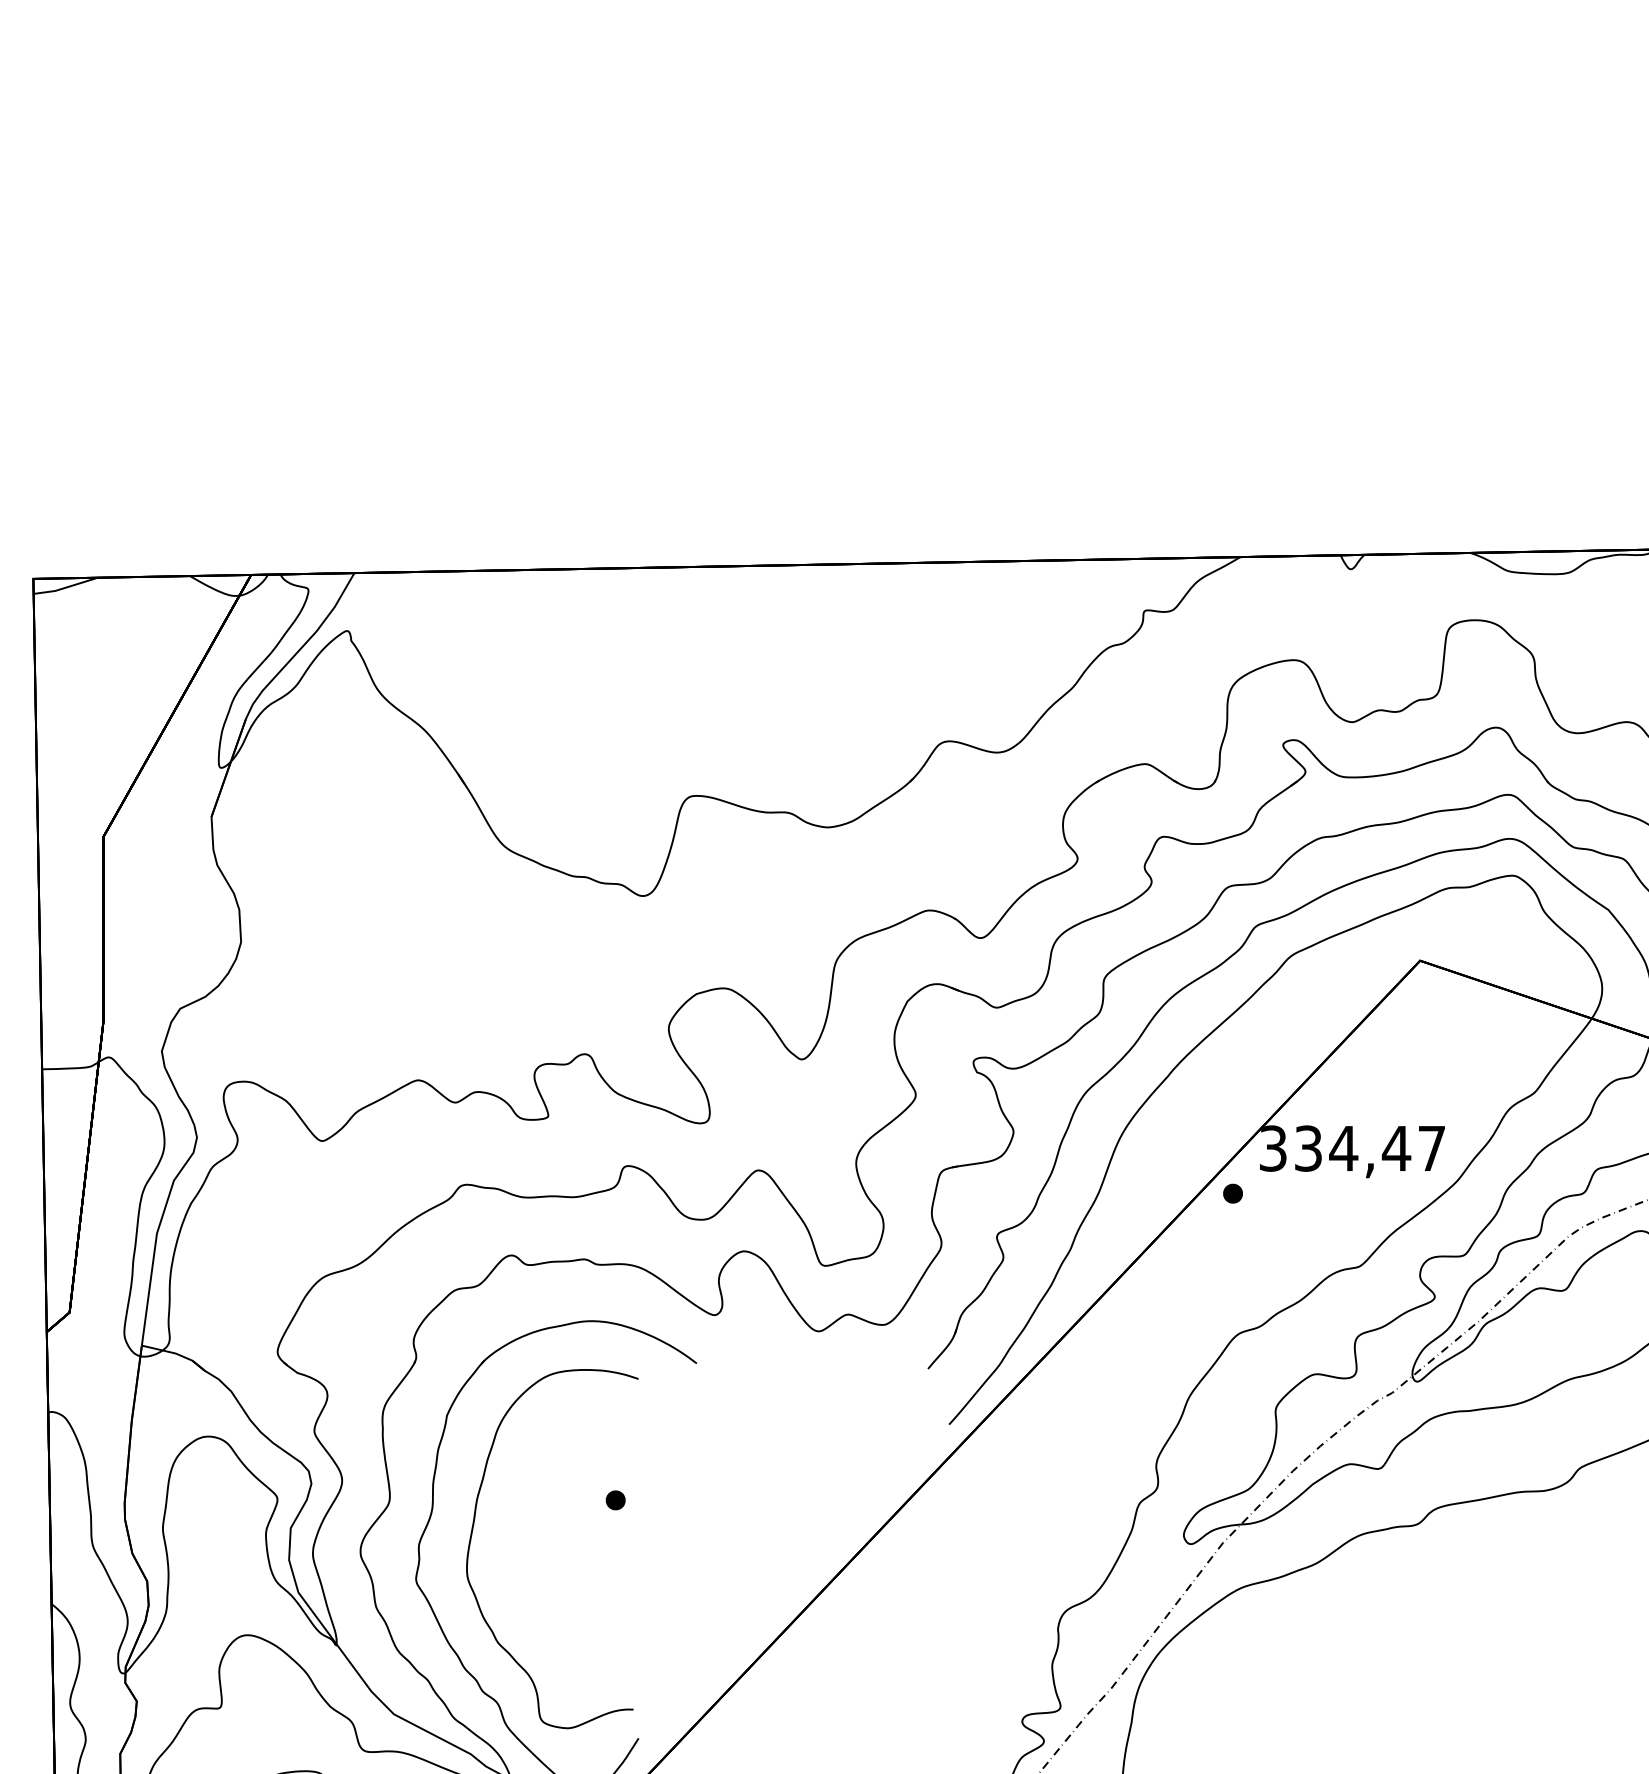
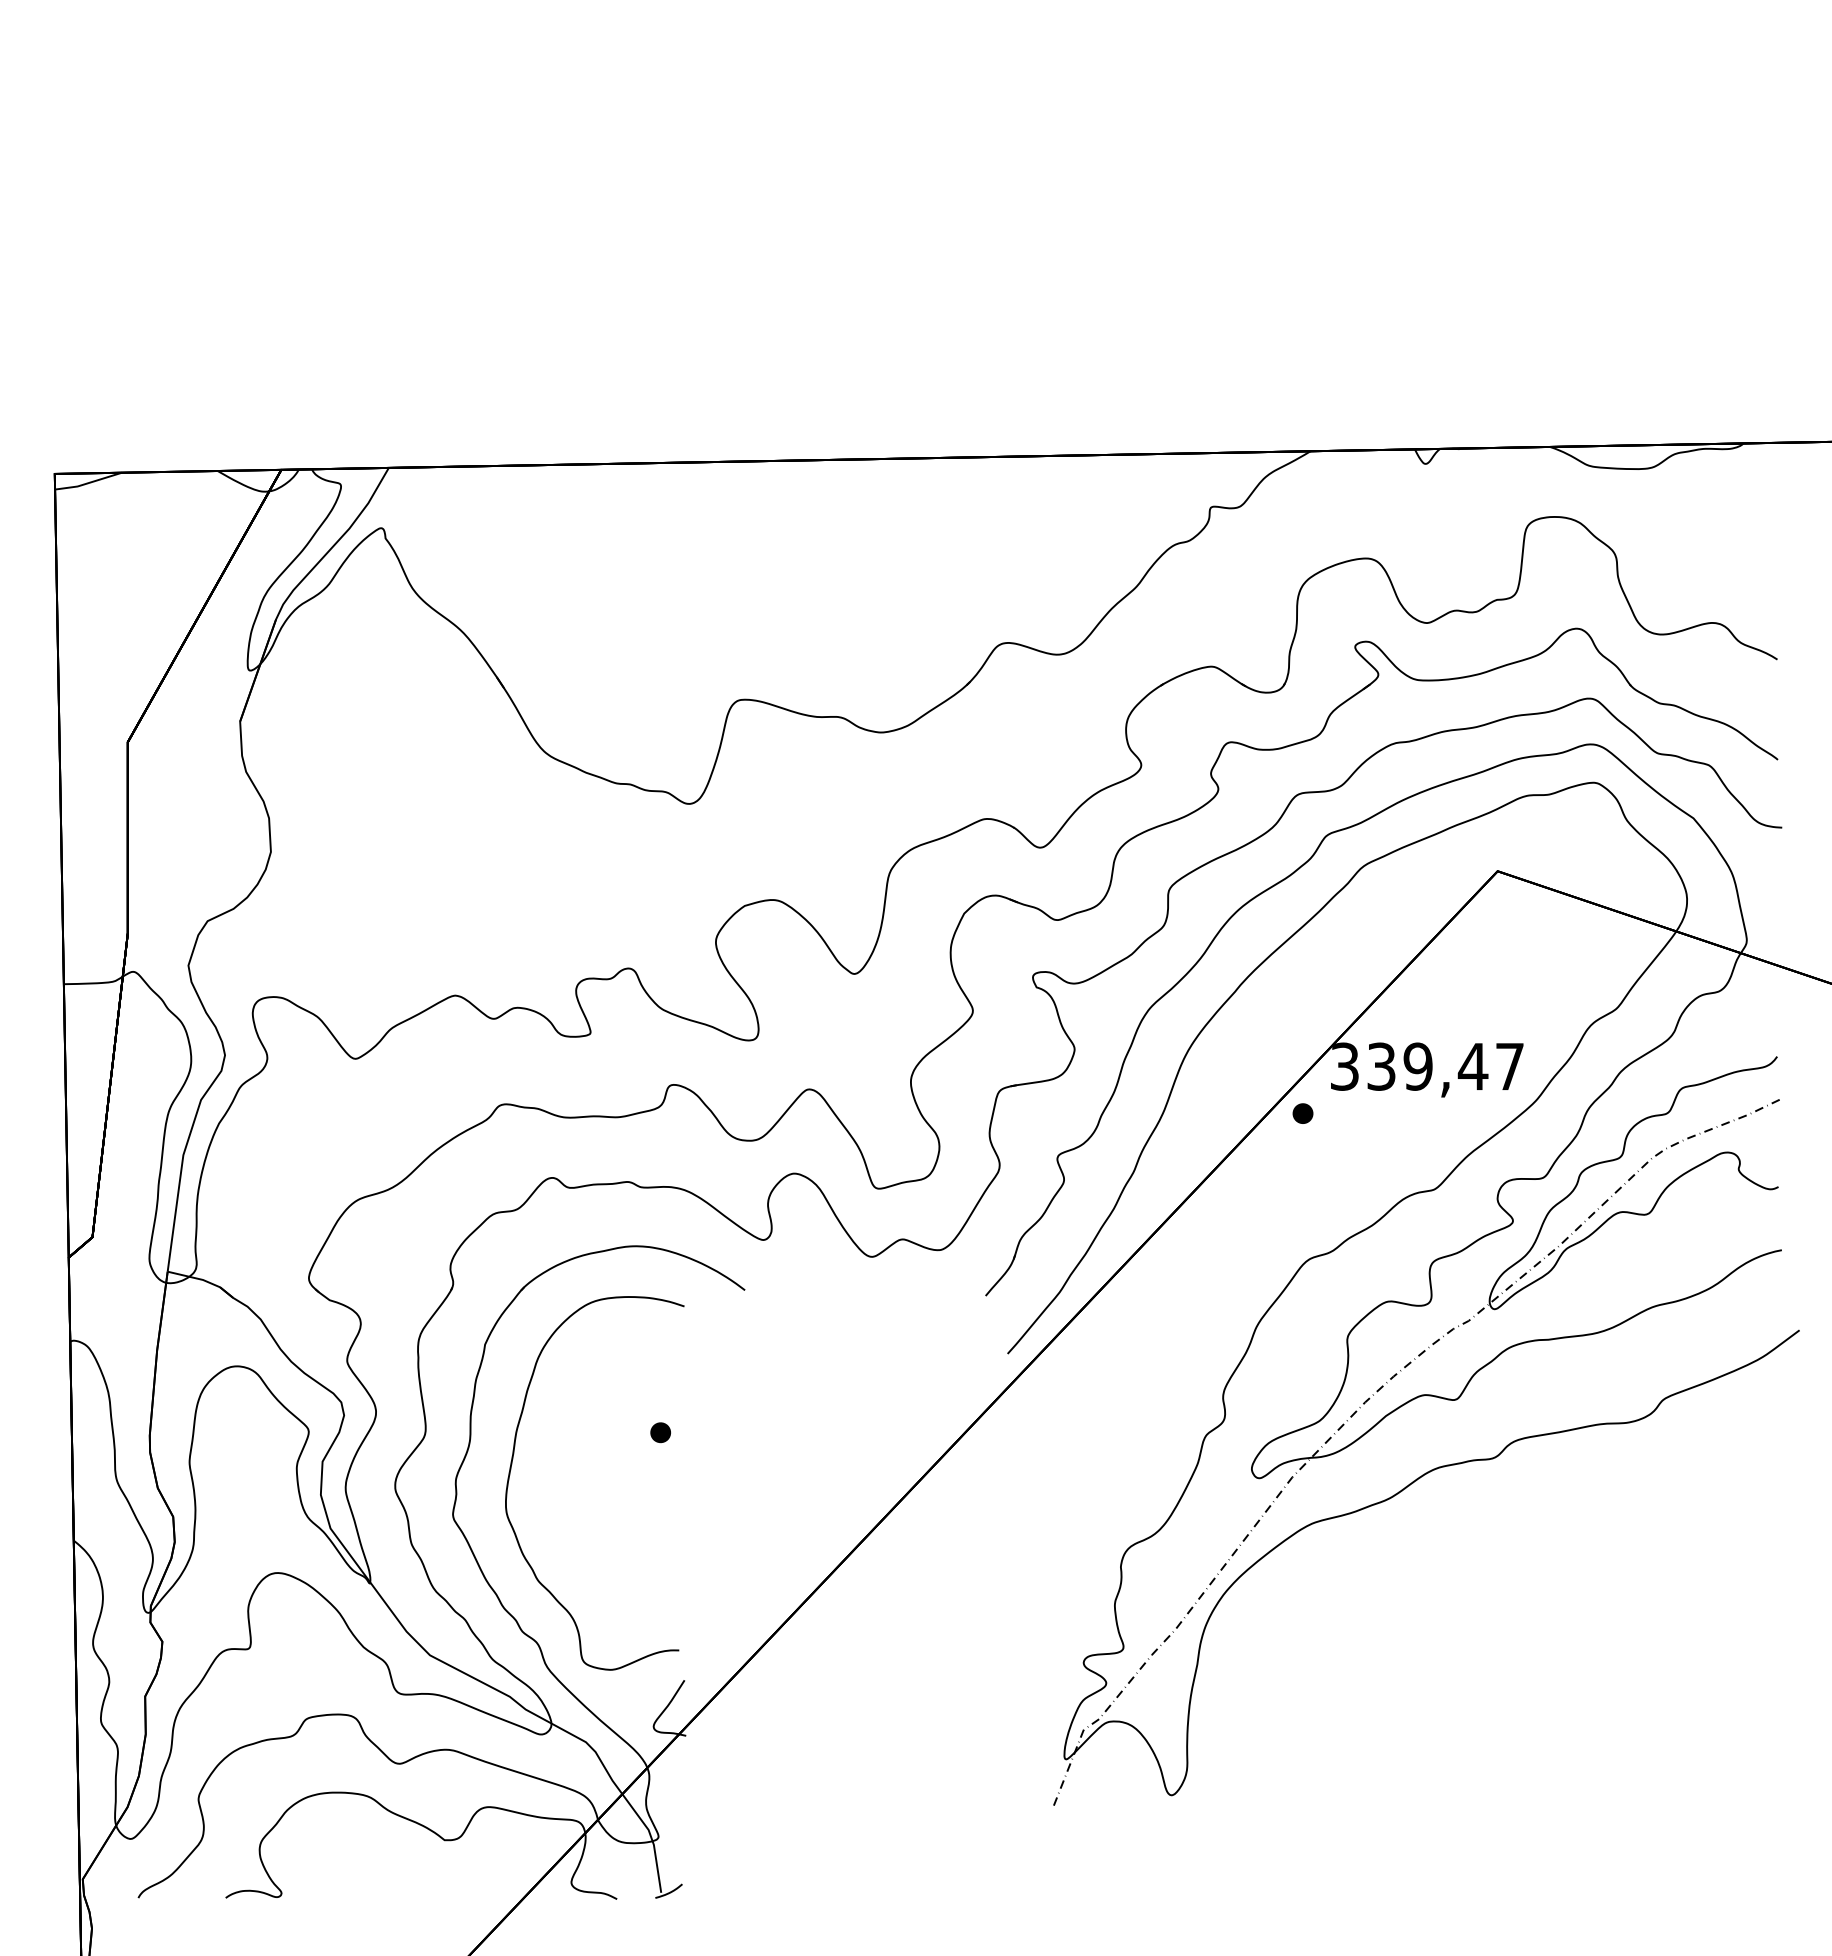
text: (1343, 1148) -> (1417, 1066), 334,47 -> 339,47

